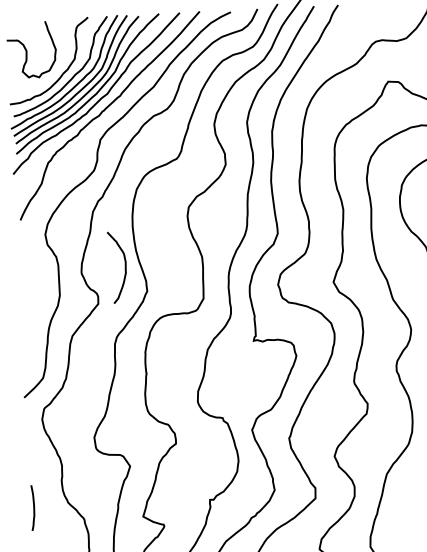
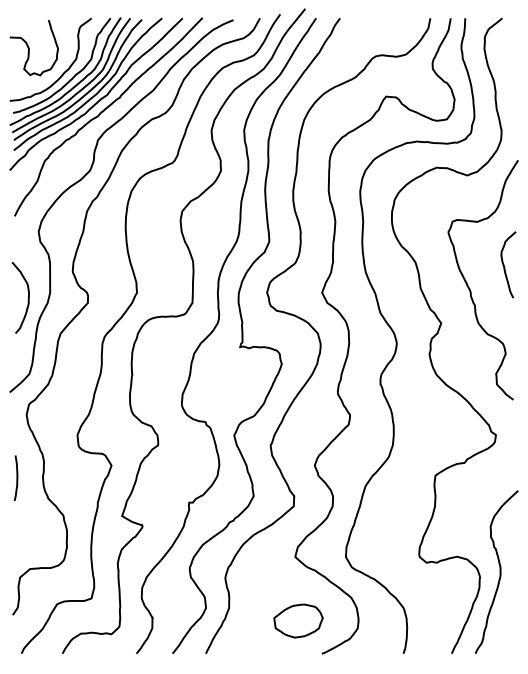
curve: (124, 267) -> (27, 298), moved
curve: (33, 507) -> (16, 477), moved

